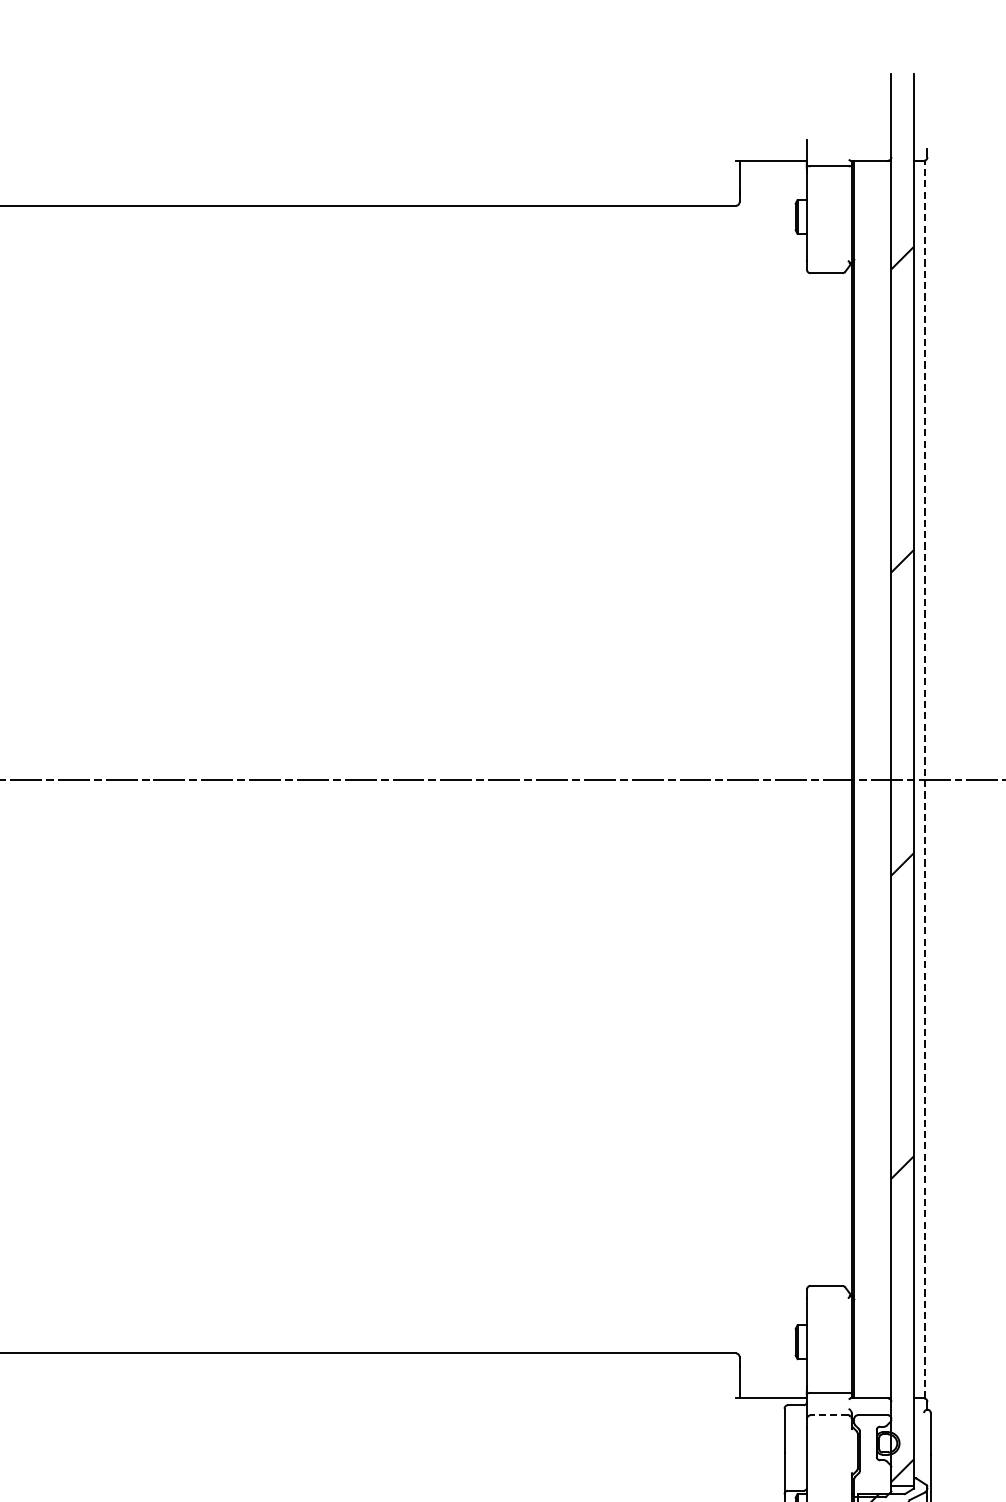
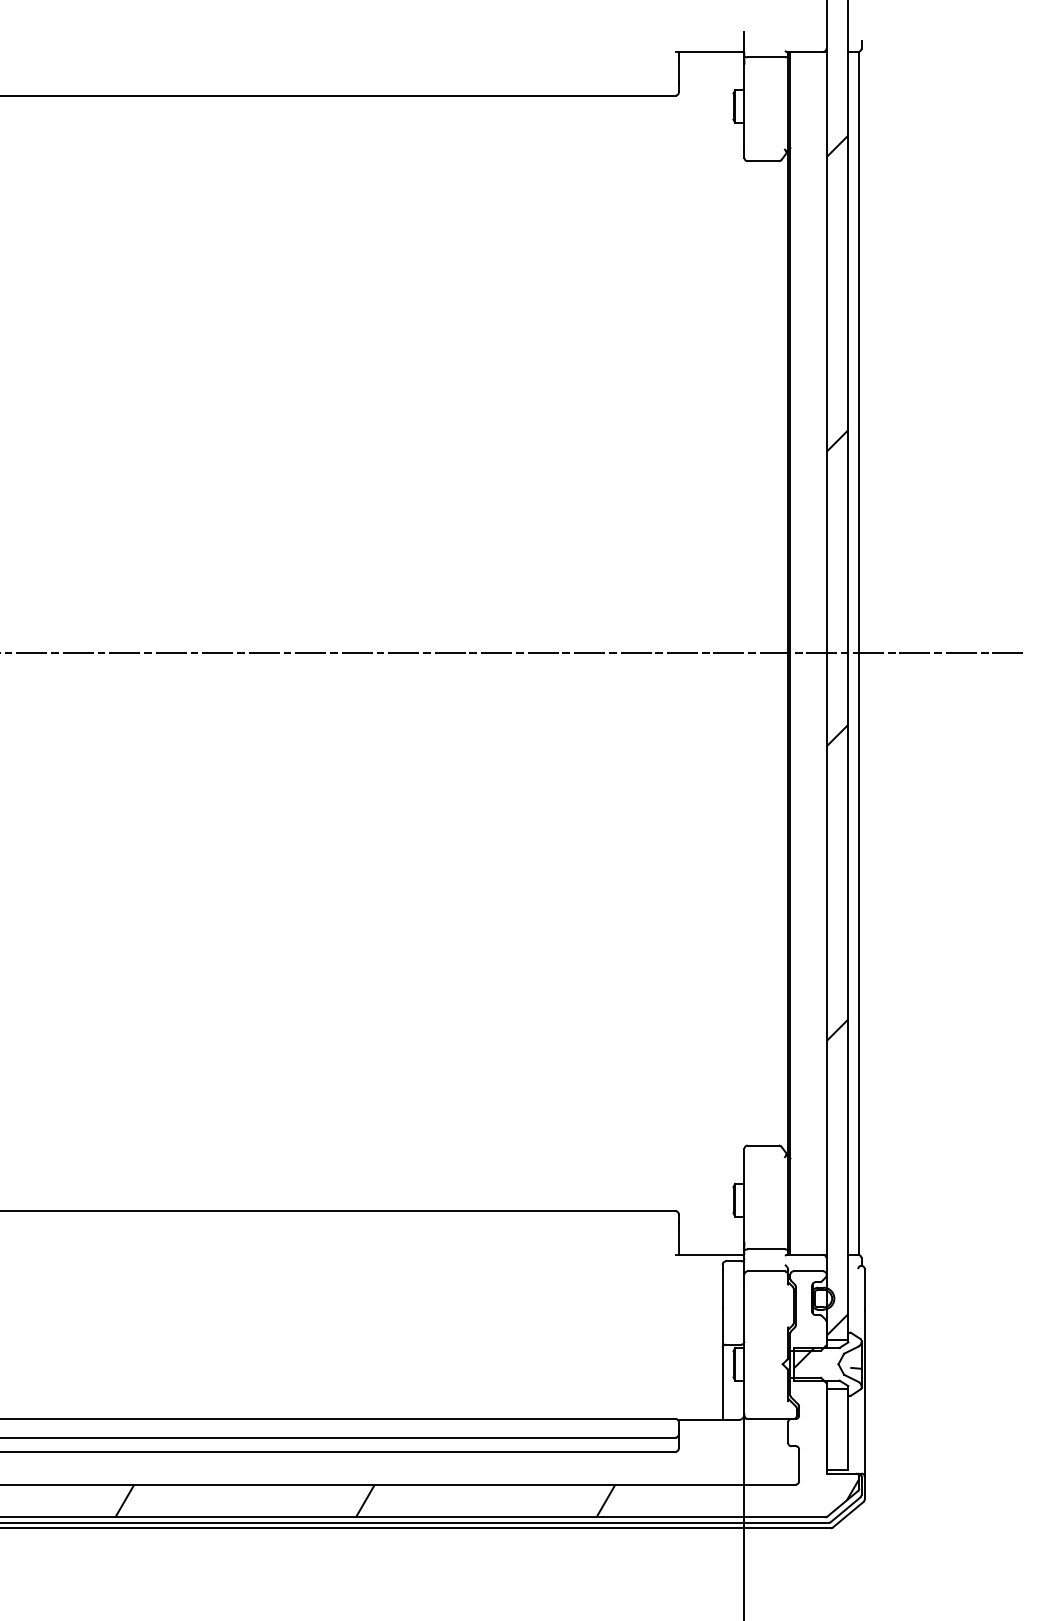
line: (925, 778) -> (859, 652), dashed -> solid
line: (829, 1415) -> (766, 1271), dashed -> solid

